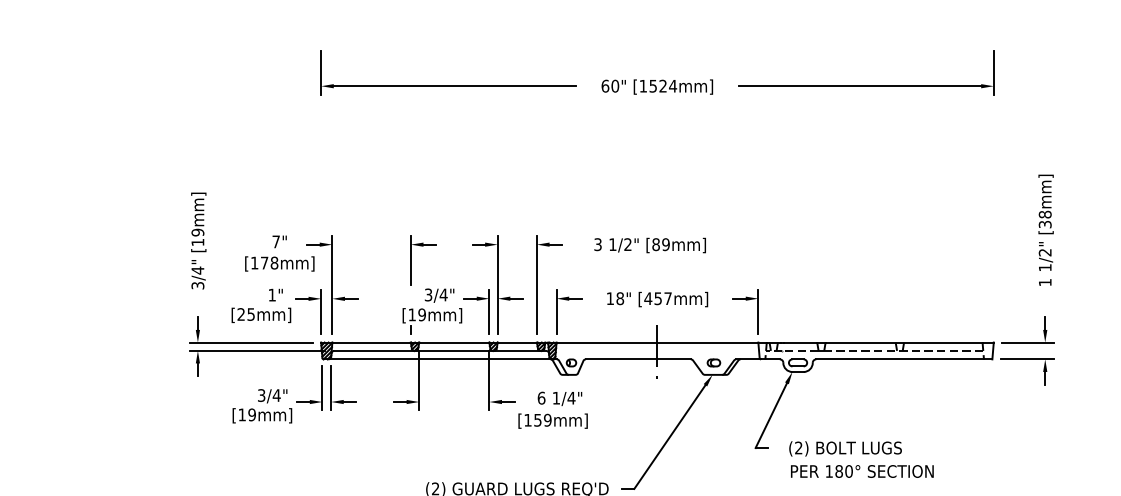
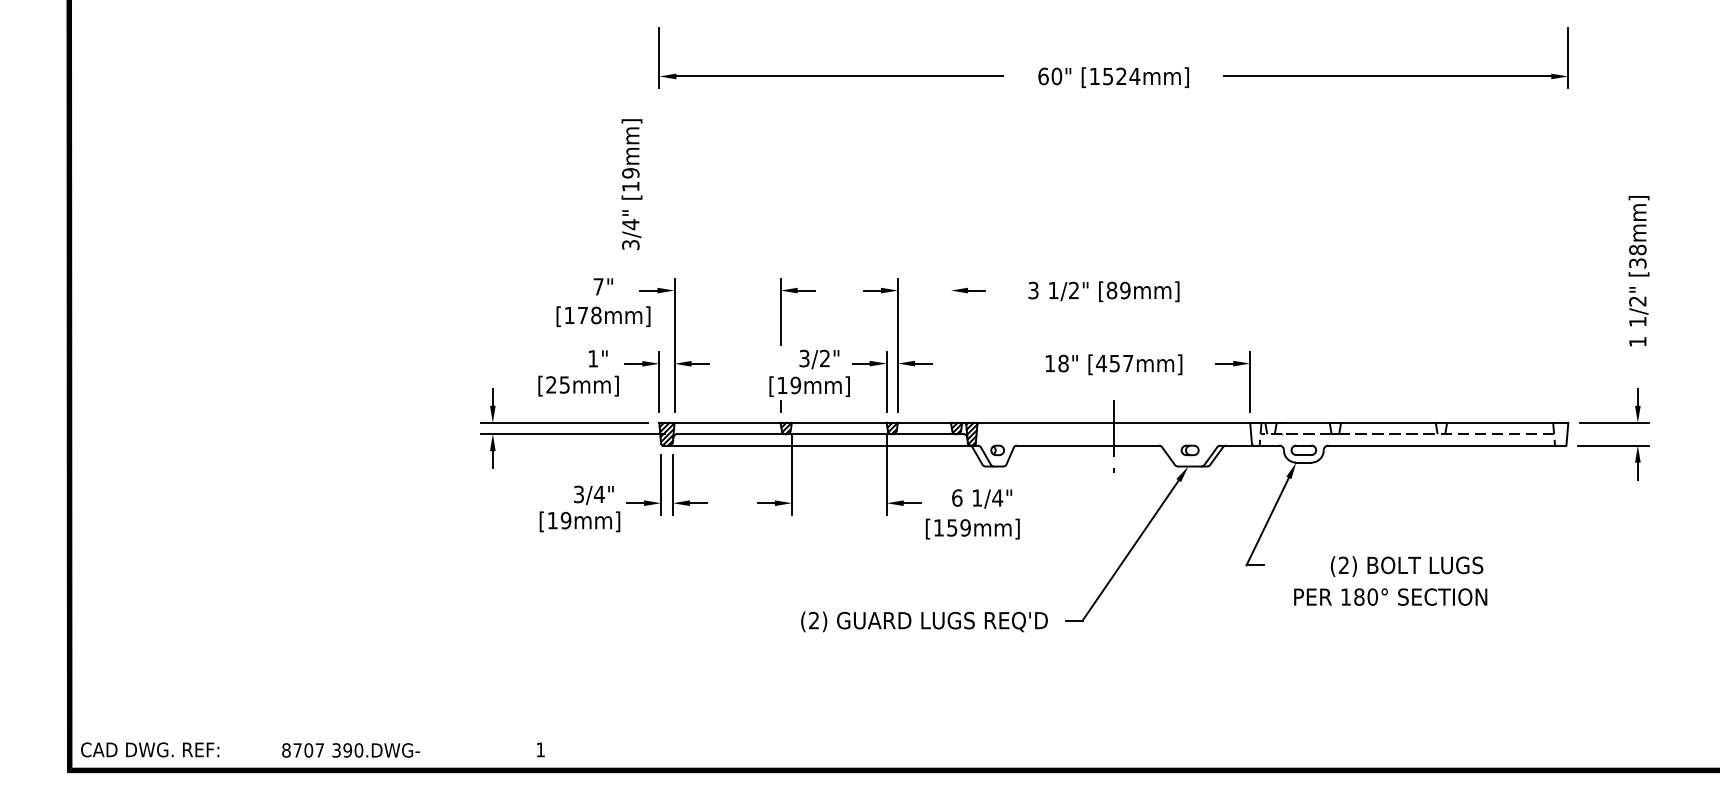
text: (198, 240) -> (631, 184), moved
line: (537, 285) -> (951, 345), removed
text: (443, 294) -> (824, 358), 3/4" -> 3/2"
part: (569, 300) -> (994, 366), removed
text: (845, 448) -> (1406, 566), moved

